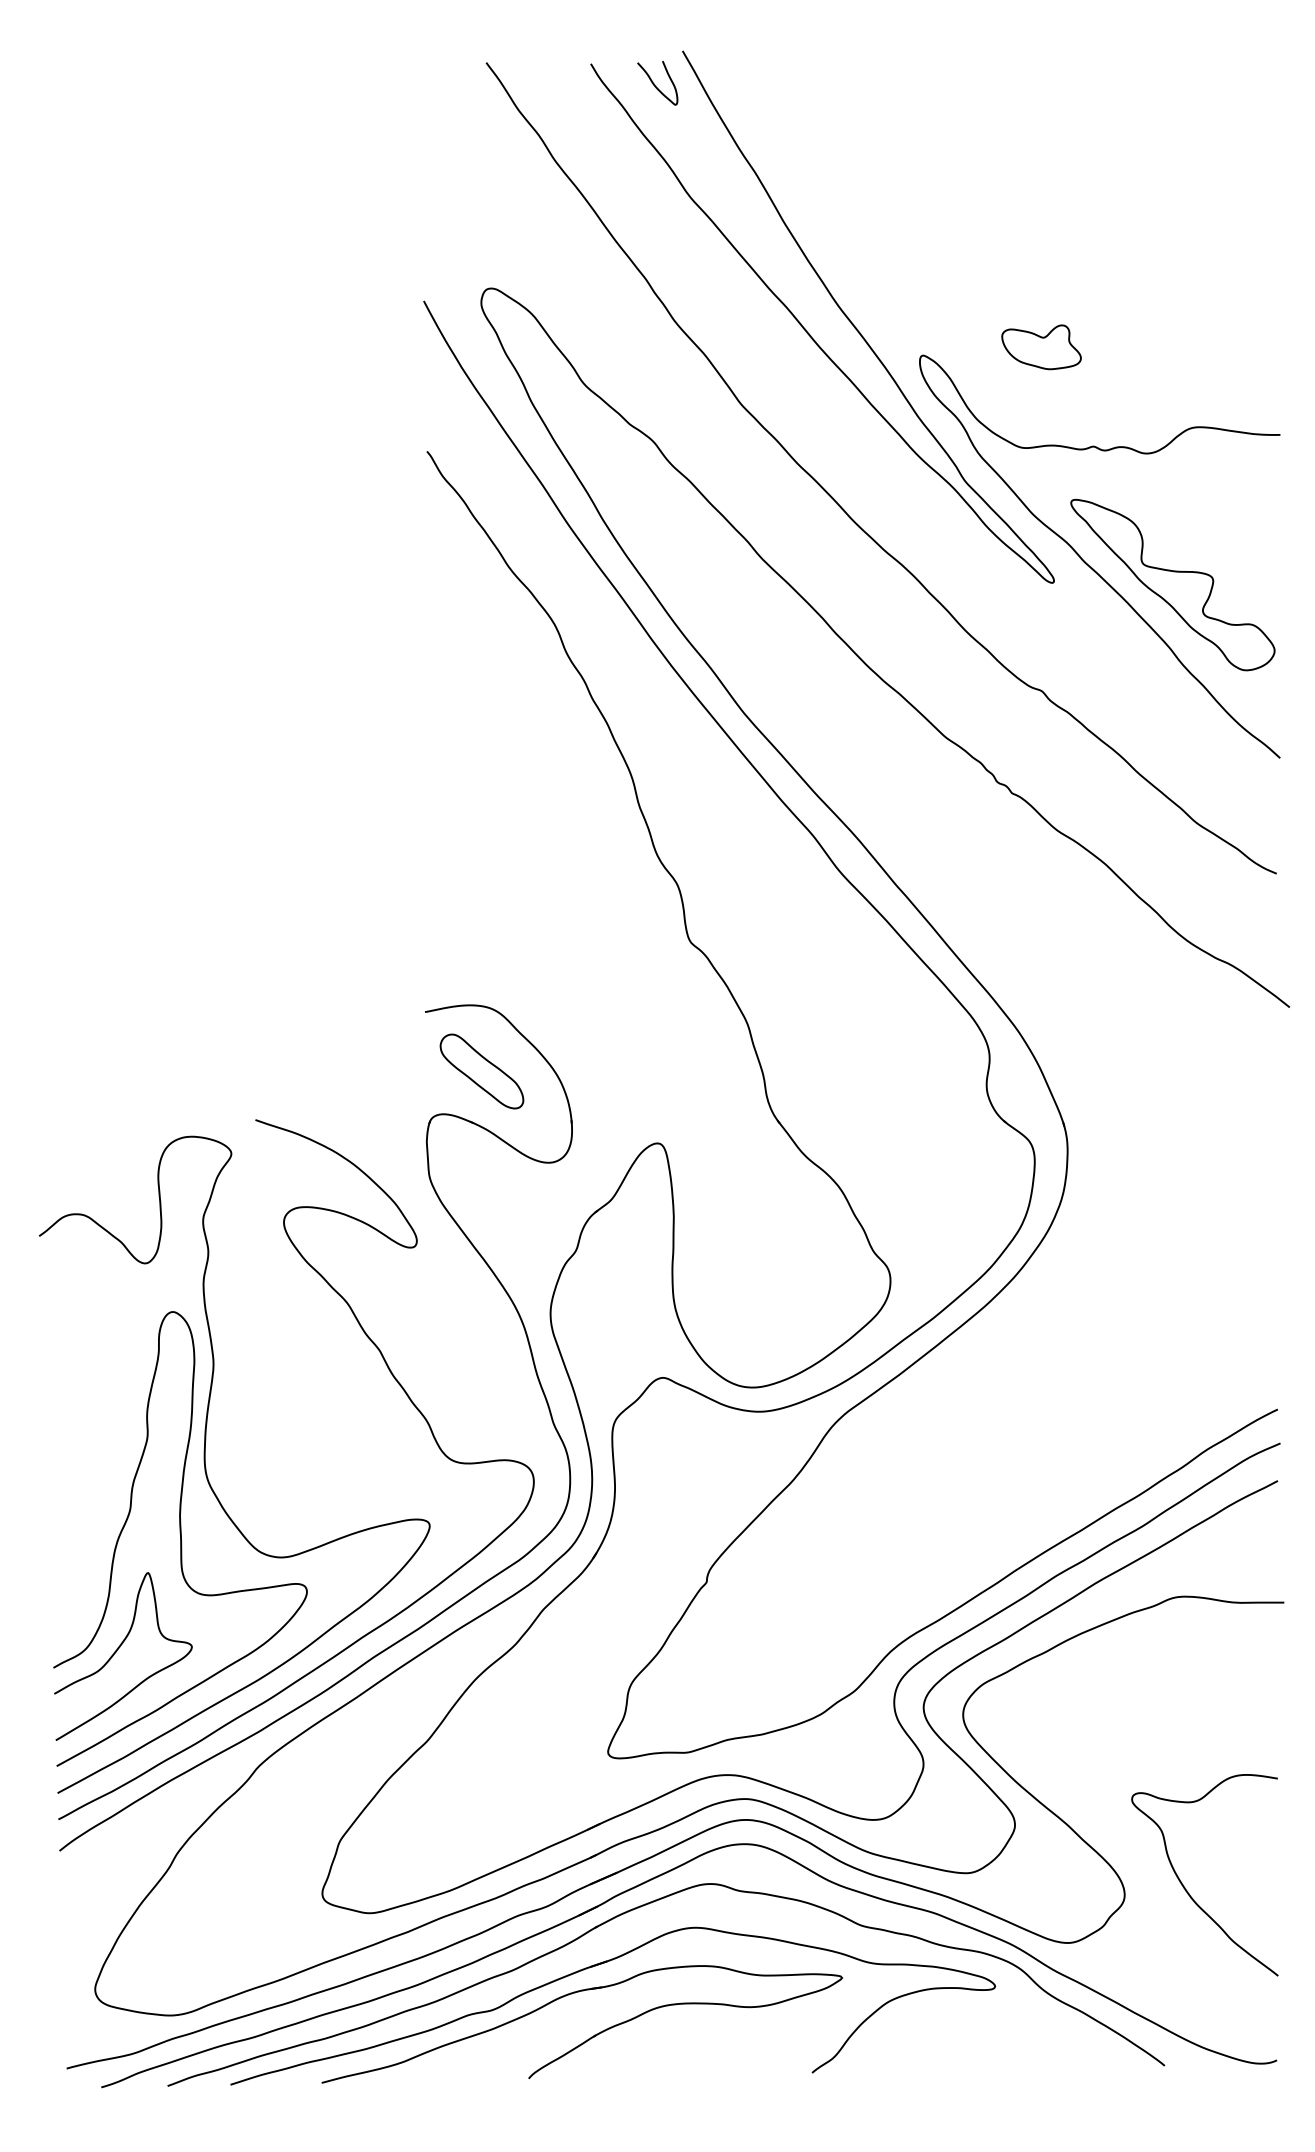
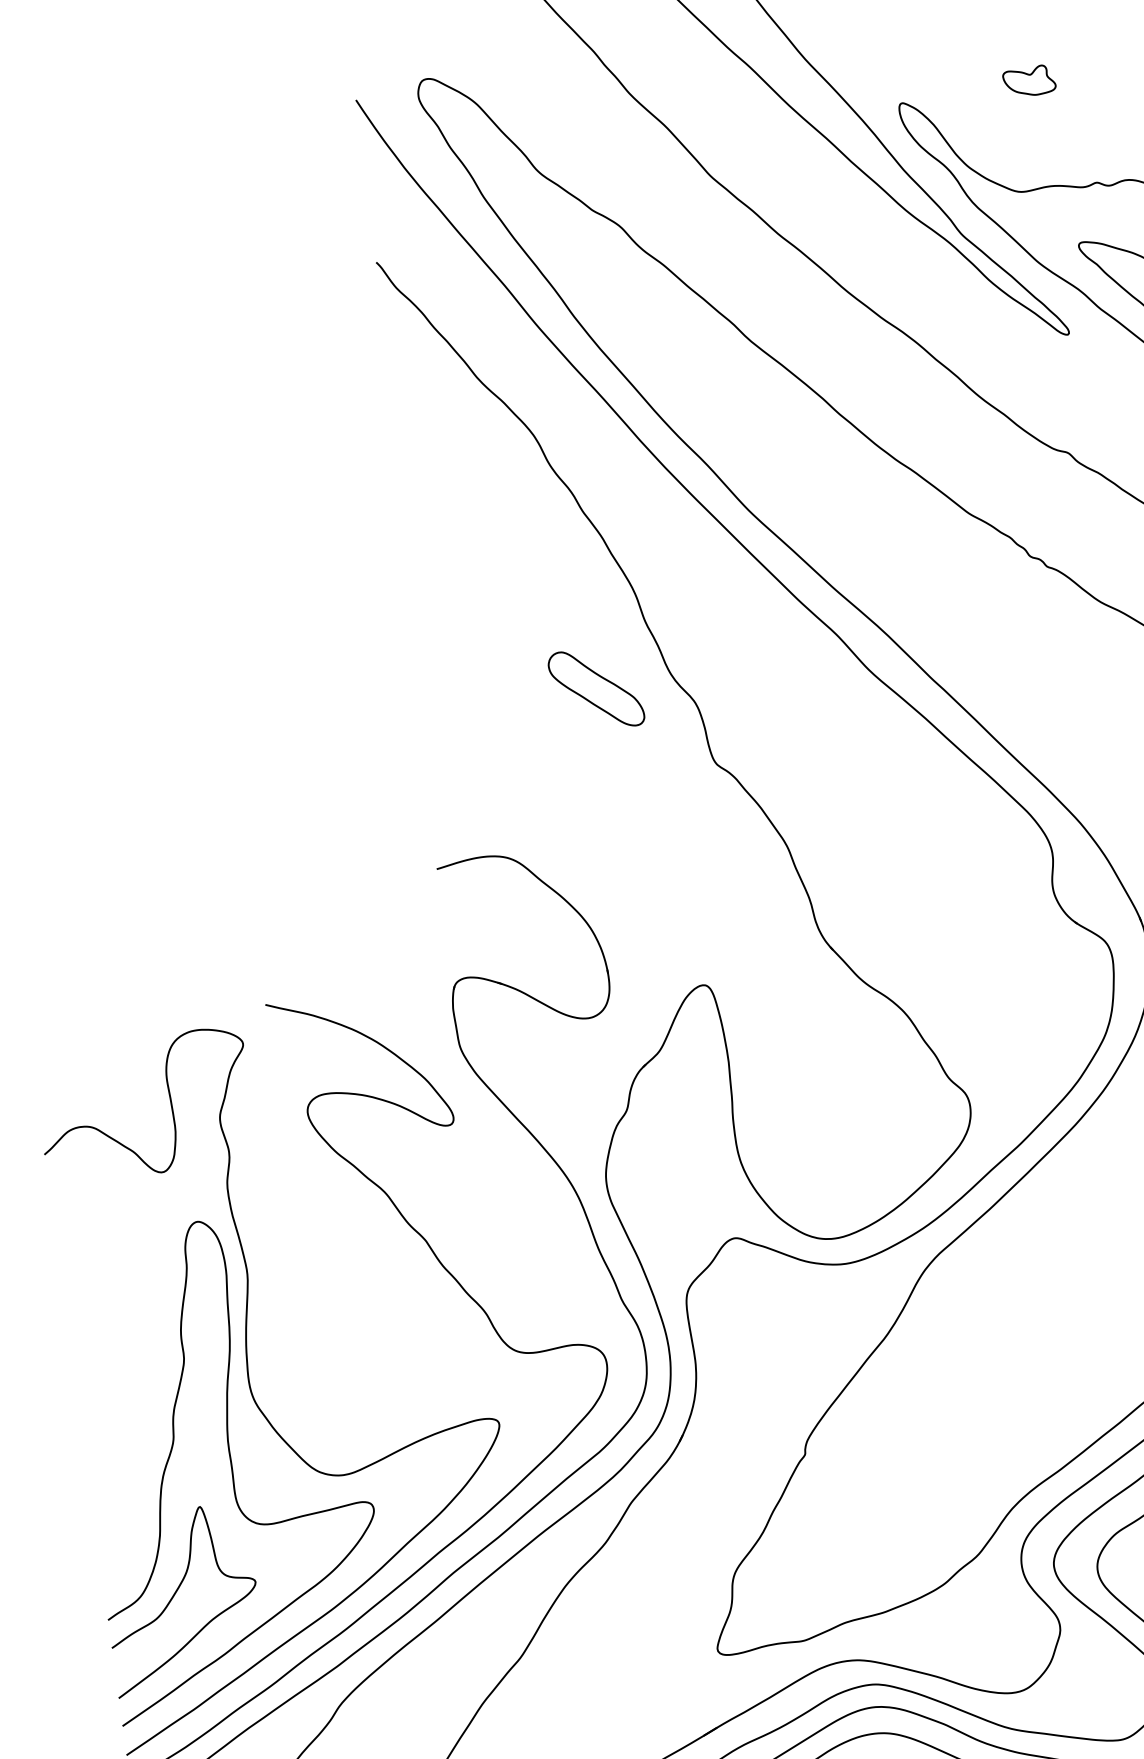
part: (1041, 347) -> (1029, 81), size x0.6
part: (481, 1071) -> (595, 689), moved

